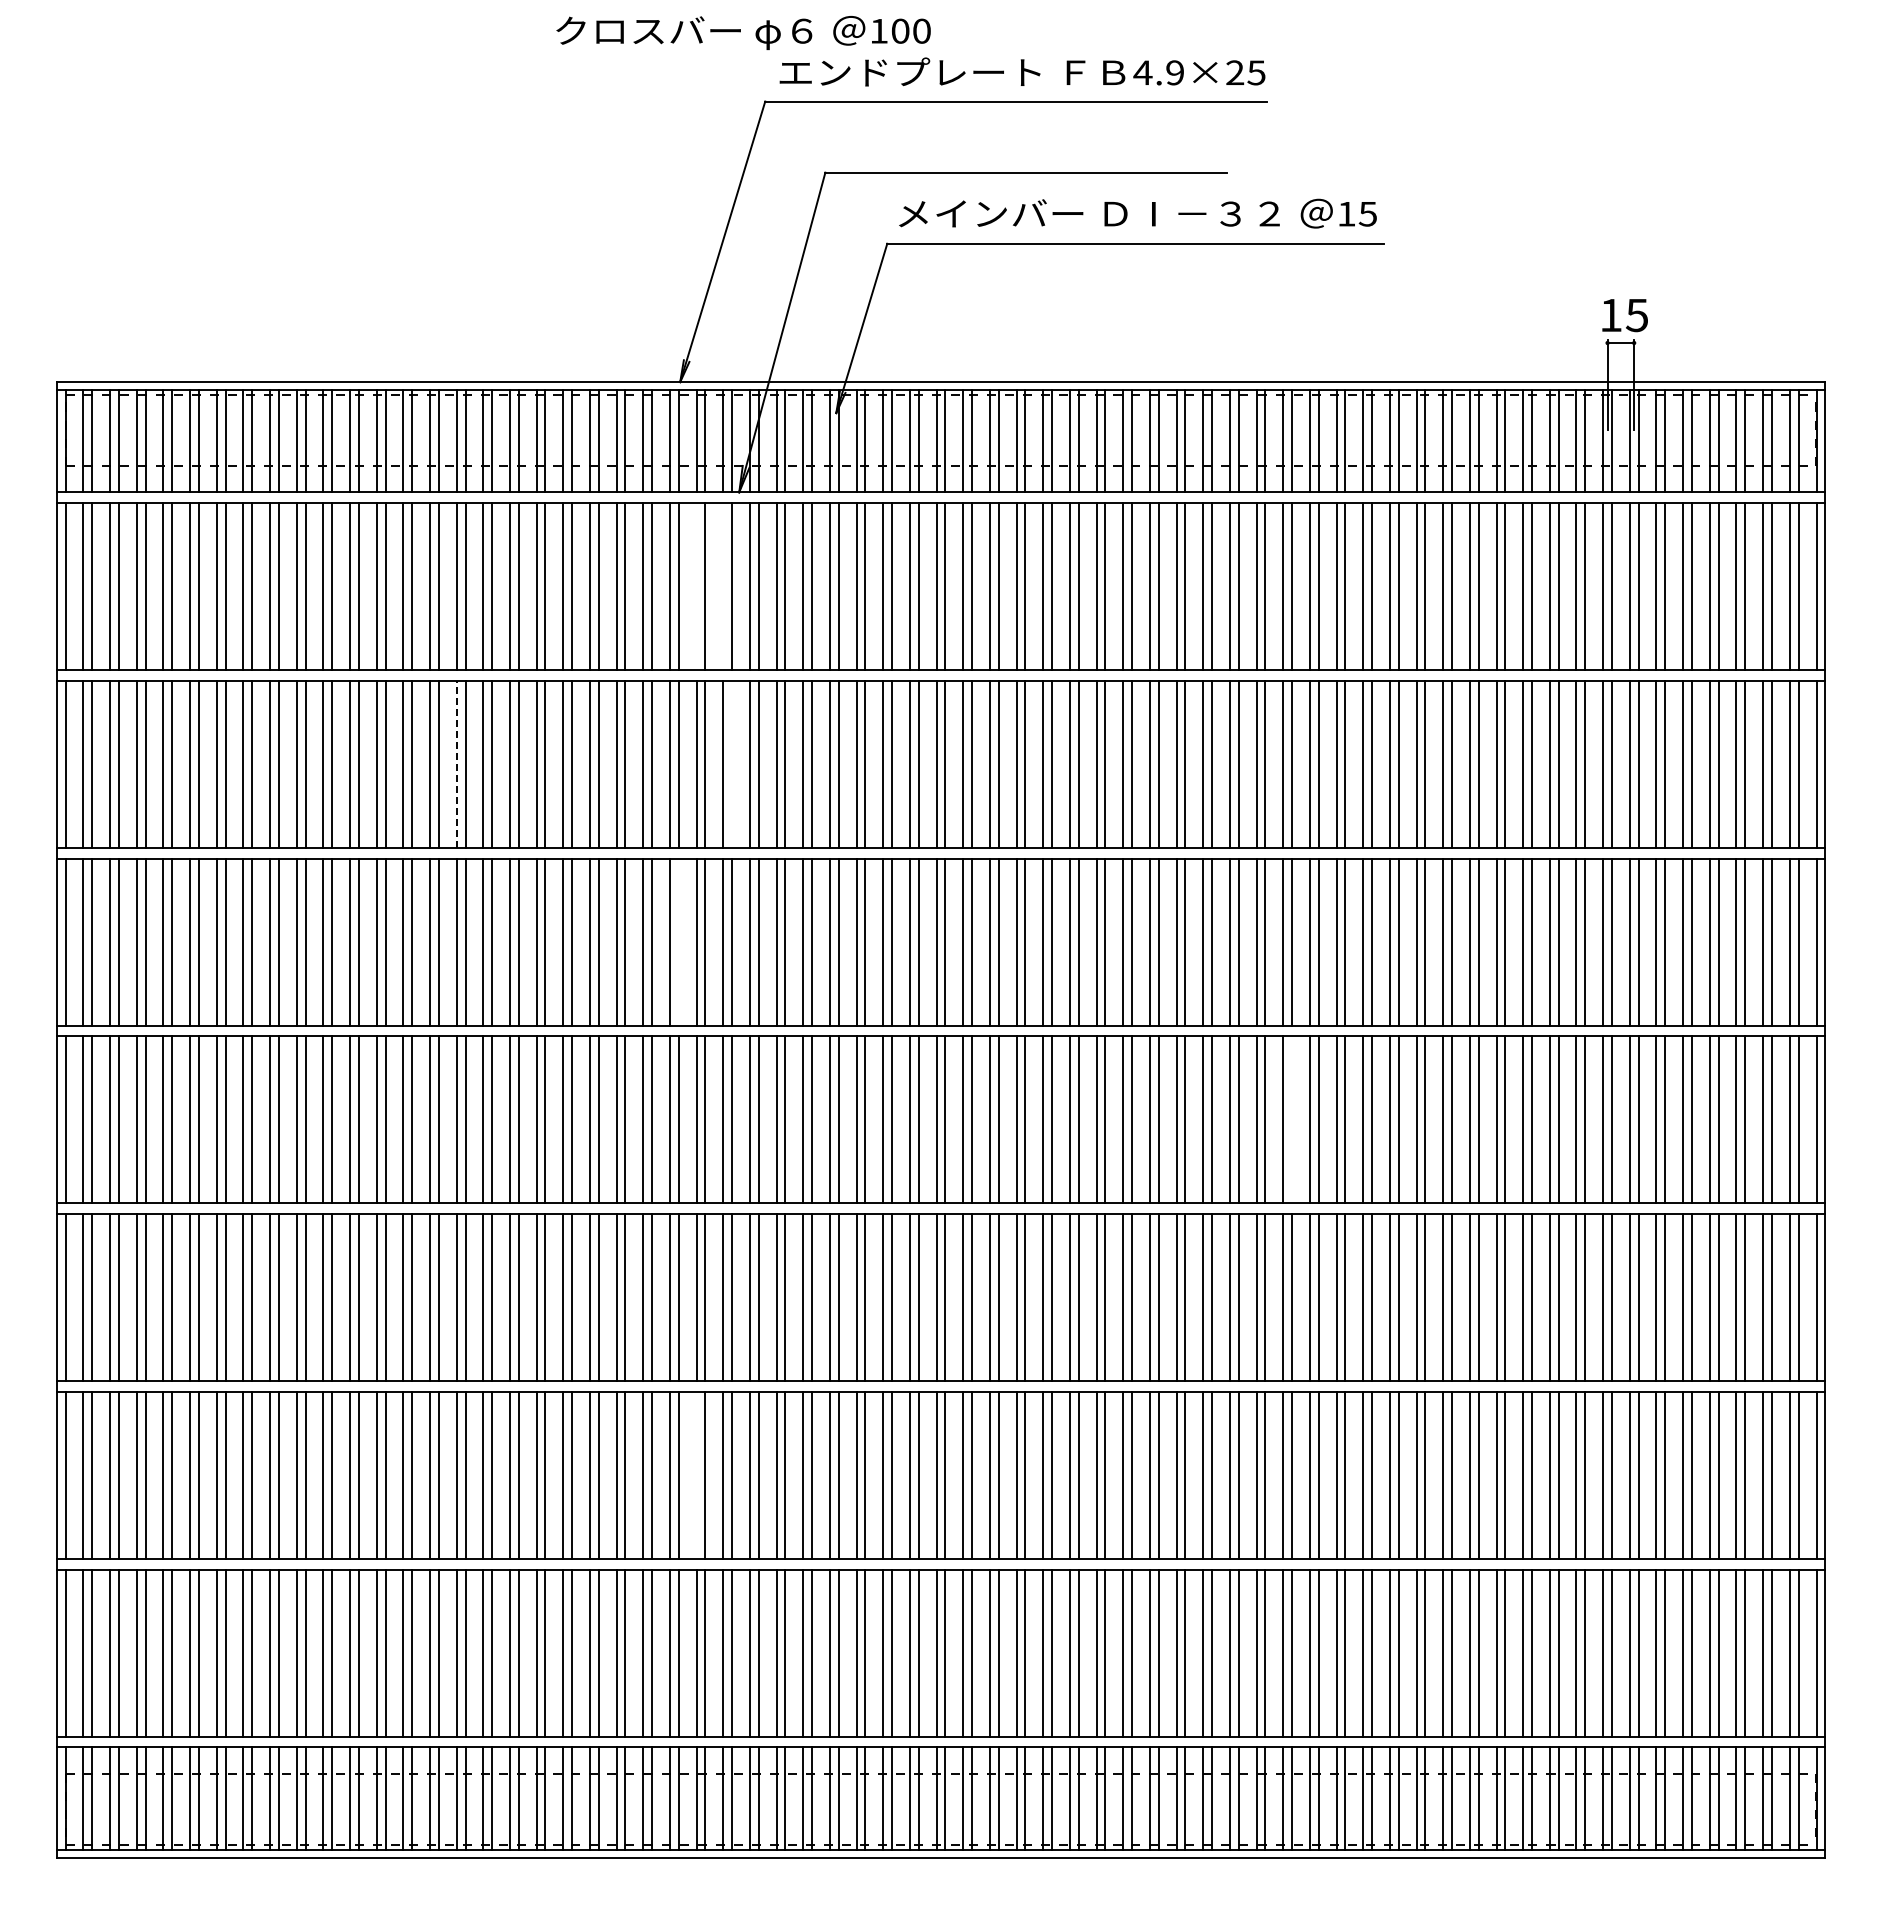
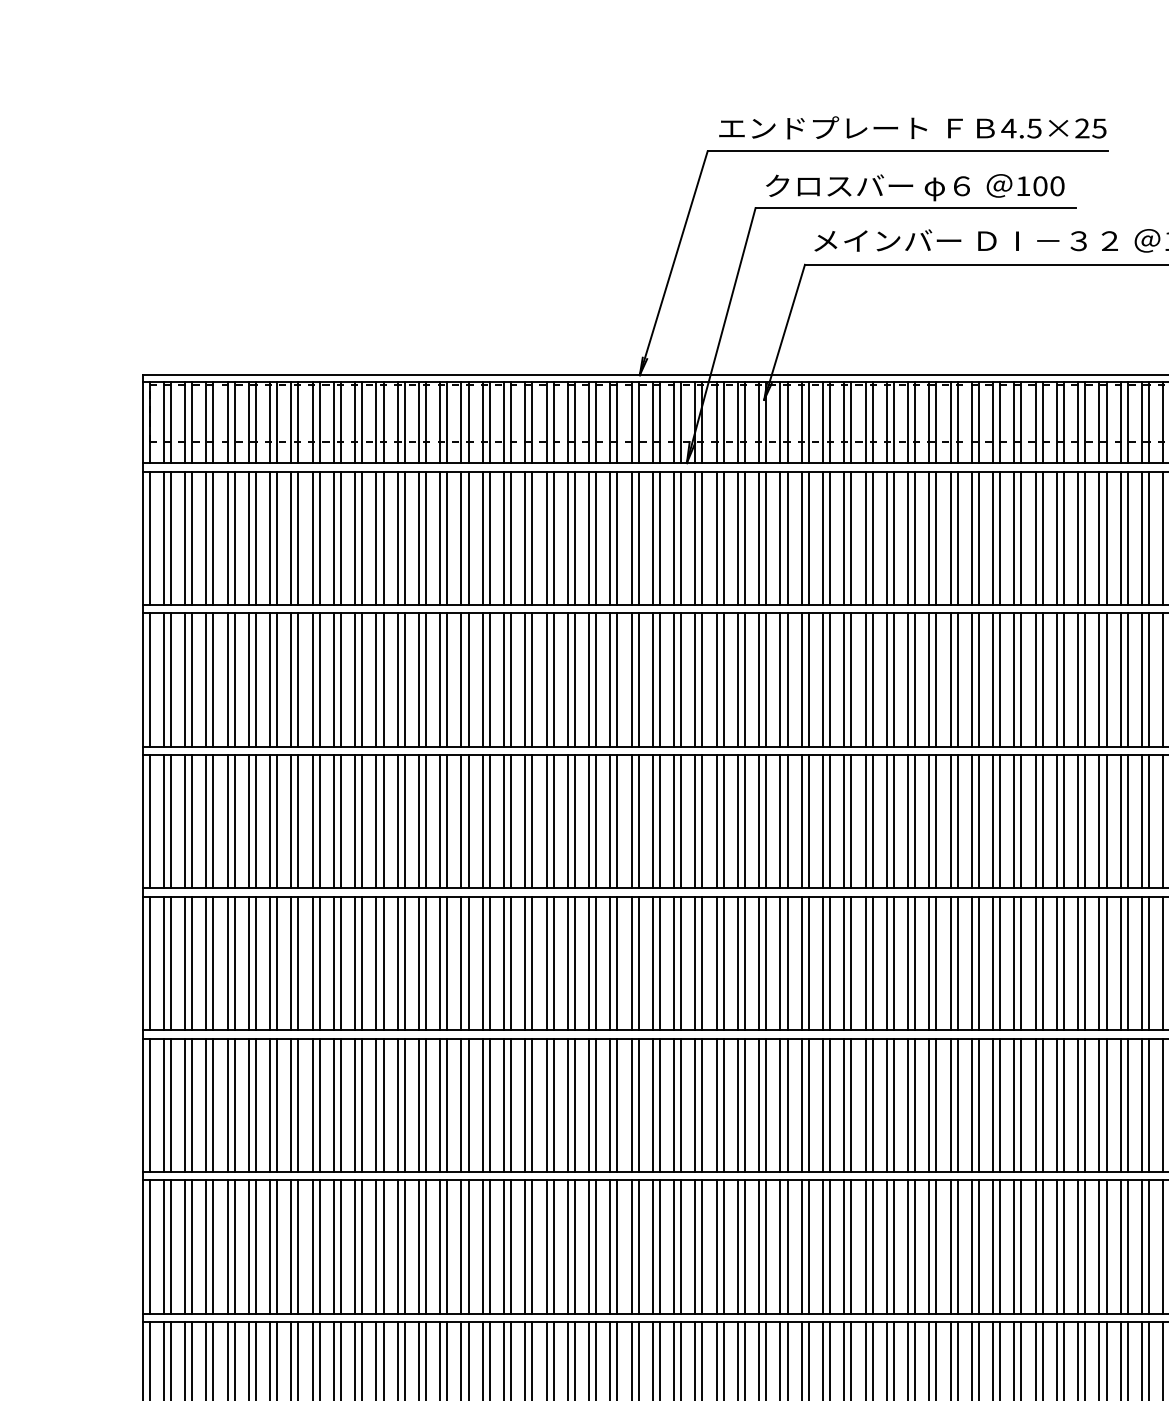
text: (743, 32) -> (915, 187), moved
text: (1174, 72) -> (1034, 128), 4.9×25 -> 4.5×25
line: (696, 586) -> (652, 538), added
line: (723, 586) -> (674, 538), added
line: (732, 763) -> (681, 679), added
line: (456, 764) -> (461, 680), dashed -> solid
line: (678, 941) -> (638, 821), added
line: (1292, 1119) -> (1128, 963), added
line: (696, 1474) -> (652, 1246), added

